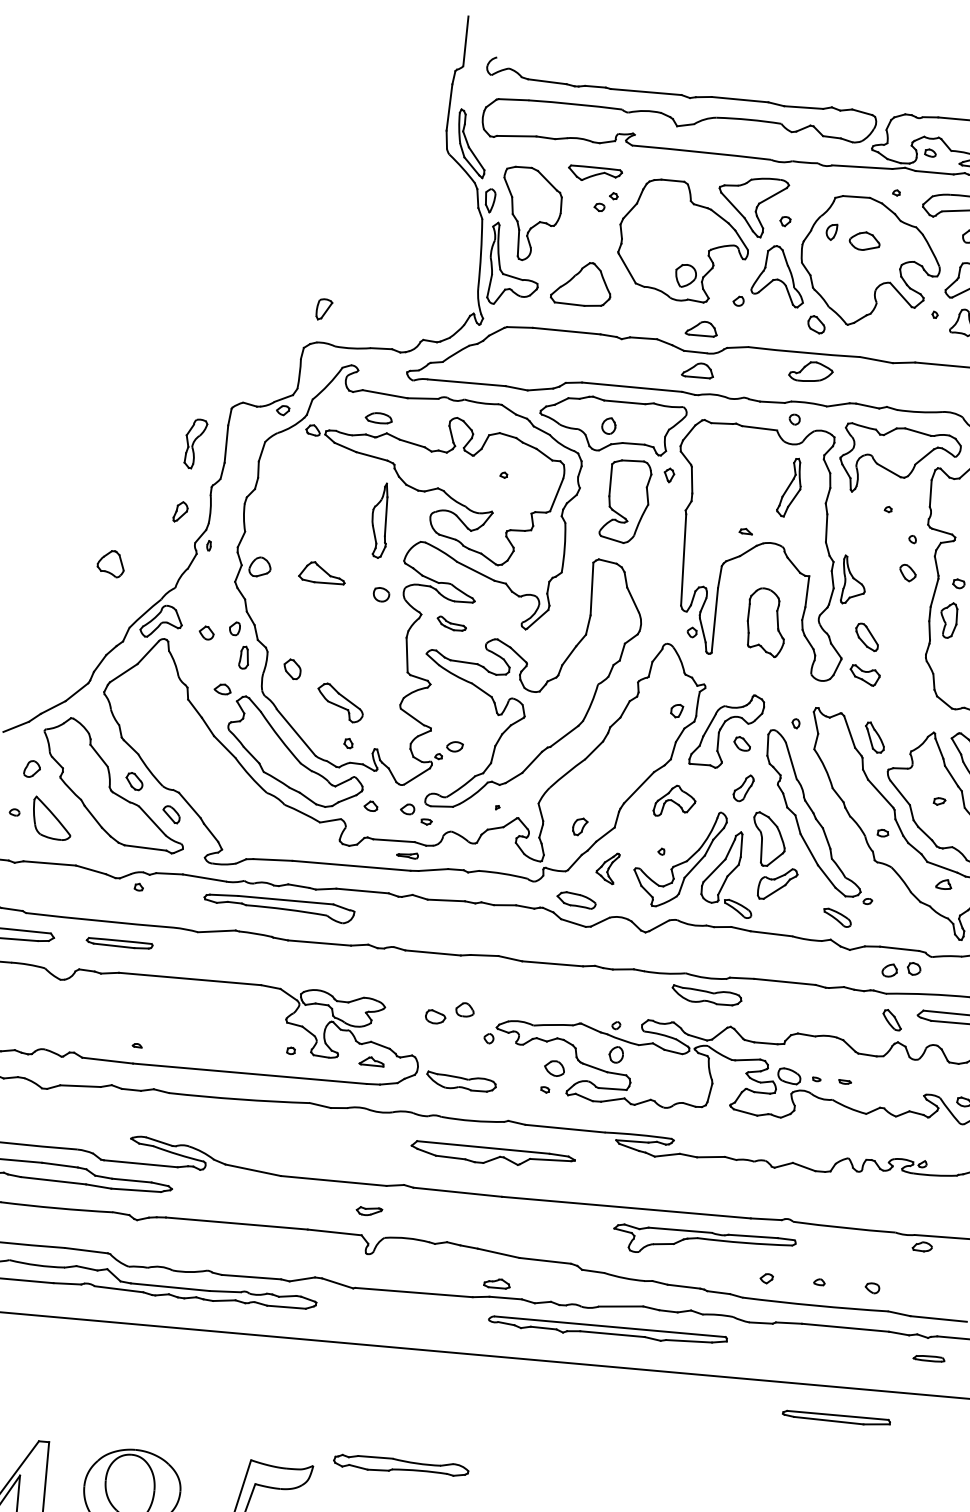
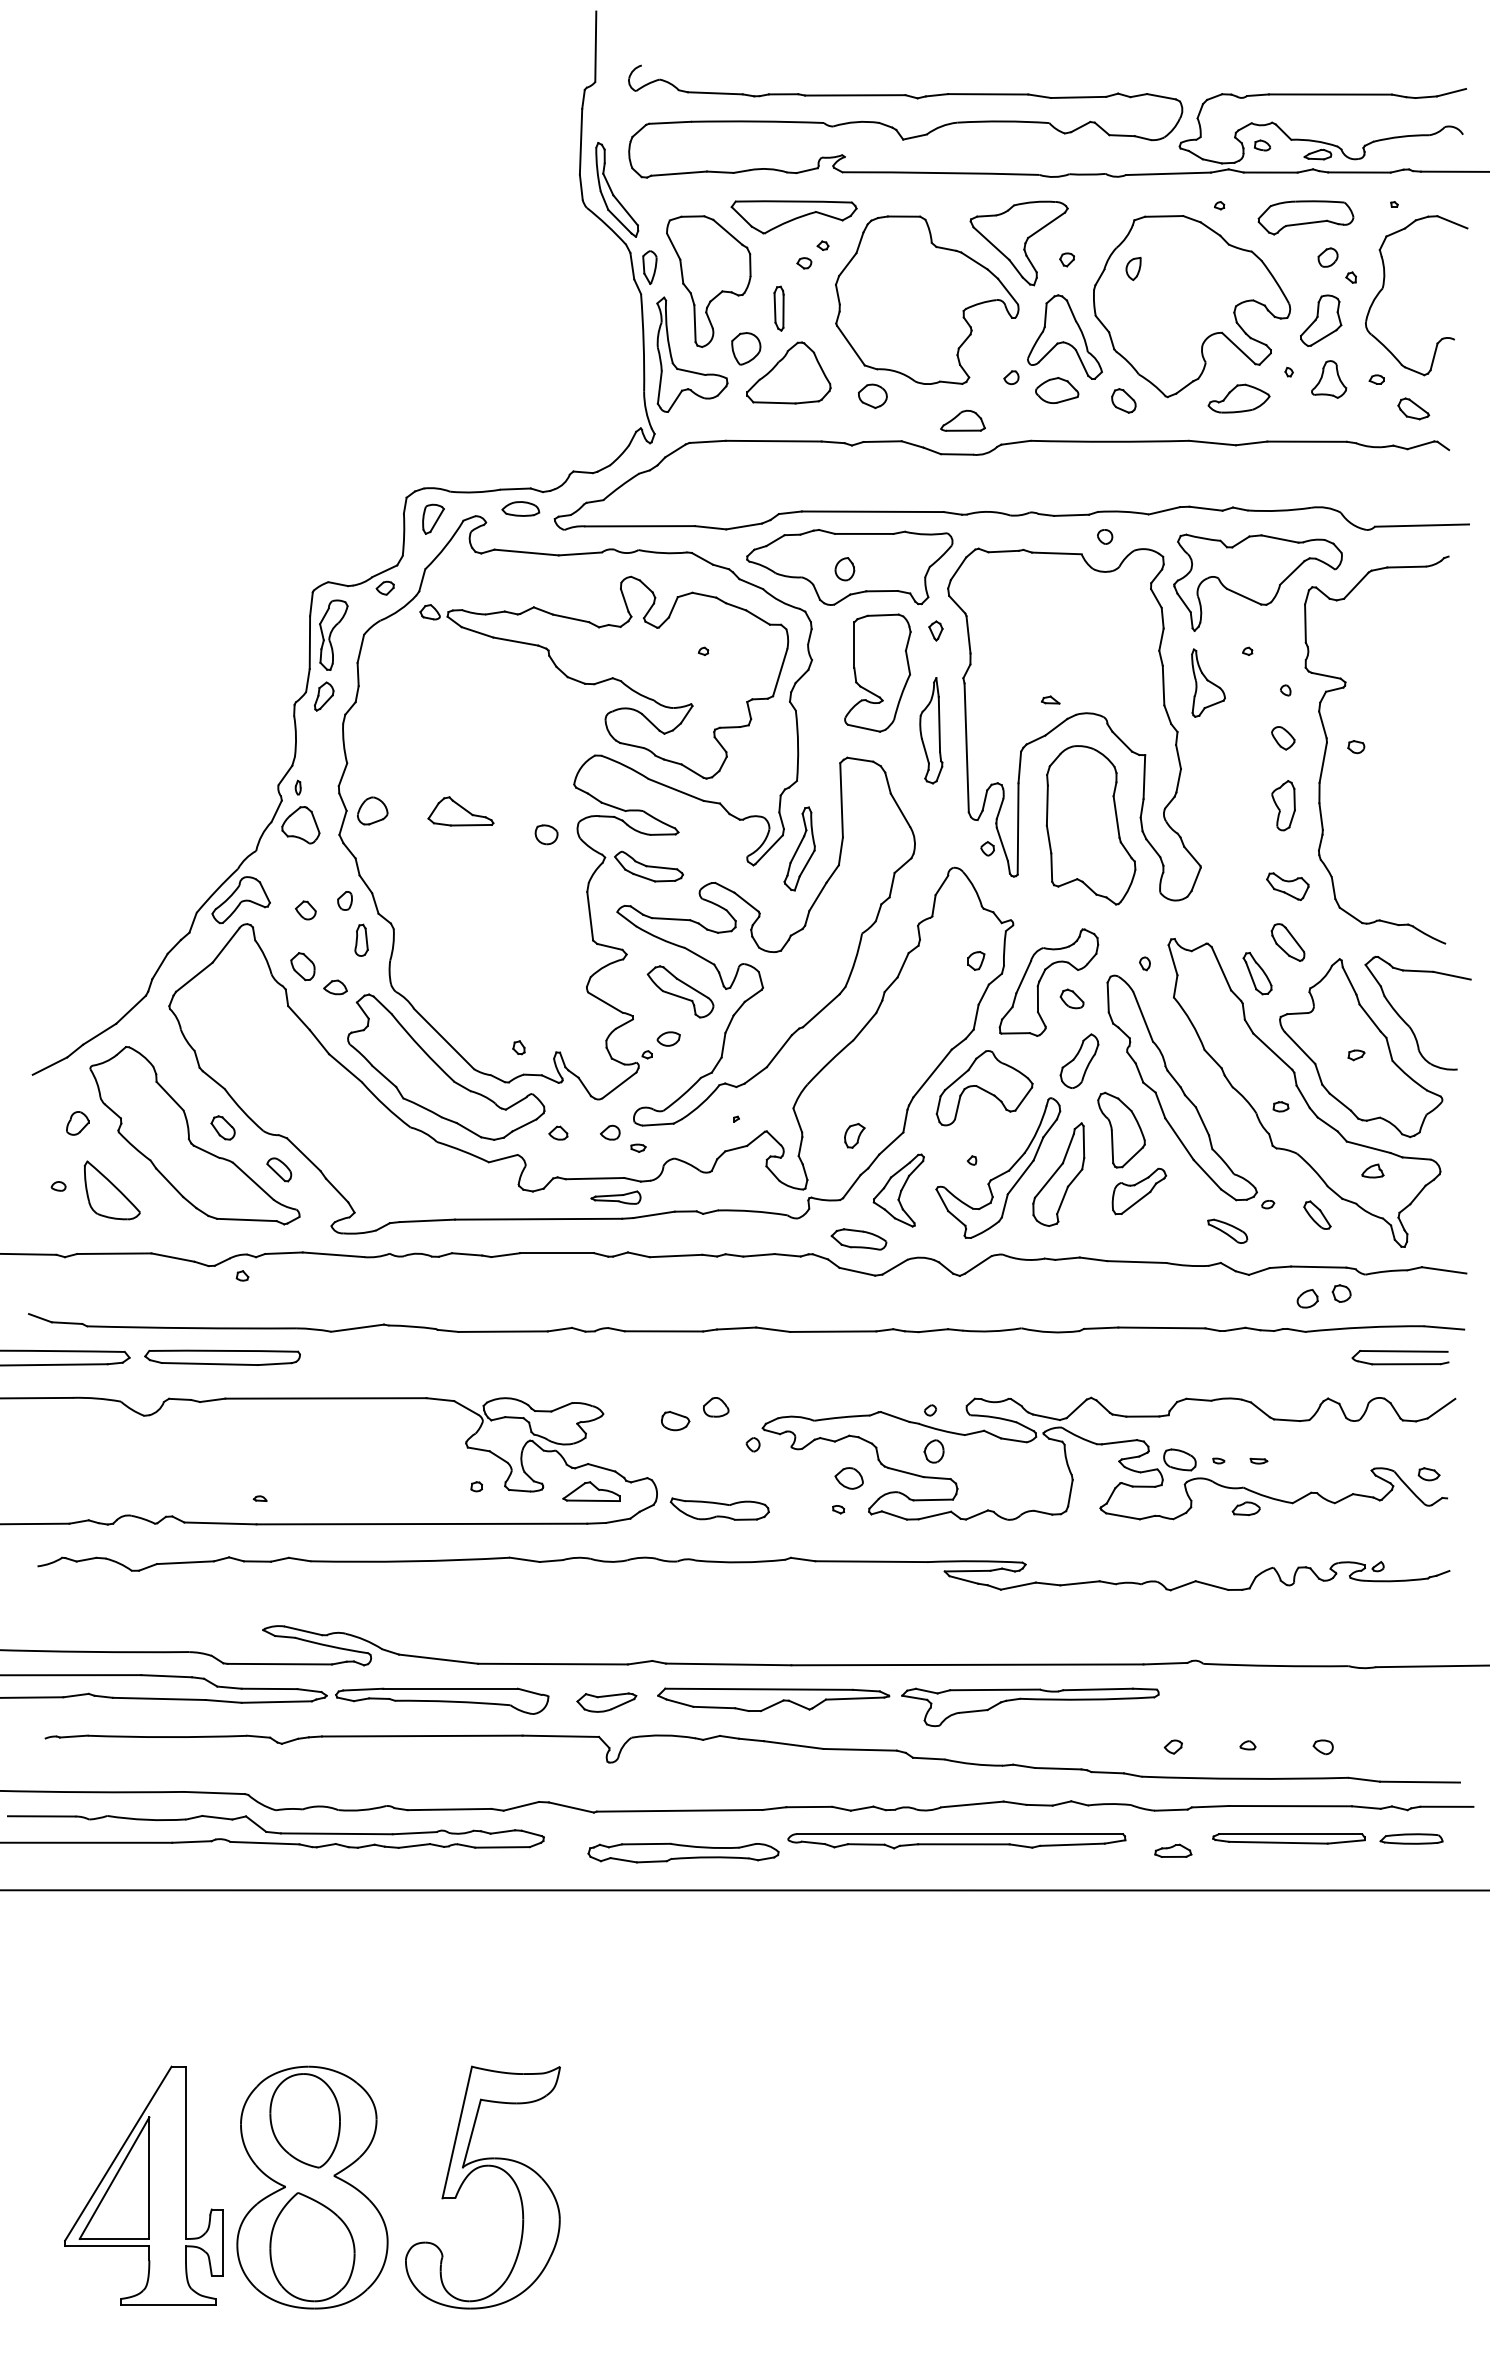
part: (594, 174) -> (793, 217), size x1.67
part: (578, 237) -> (778, 308), added
part: (865, 241) -> (1057, 390), moved
part: (686, 275) -> (746, 348), moved
part: (639, 305) -> (872, 396), added
part: (324, 309) -> (433, 518), moved
part: (697, 370) -> (962, 479), removed
part: (810, 371) -> (1238, 398), moved
part: (378, 417) -> (520, 508), moved
part: (195, 443) -> (333, 634), moved
part: (789, 487) -> (799, 848), moved
part: (180, 511) -> (324, 696), moved
part: (380, 520) -> (931, 730), moved
part: (110, 564) -> (300, 825), moved
part: (854, 579) -> (1208, 682), moved
part: (948, 620) -> (1283, 805), moved
part: (766, 622) -> (1090, 825), size x1.67
part: (451, 623) -> (648, 866), size x1.67
part: (866, 637) -> (1287, 942), moved
part: (292, 669) -> (302, 966), moved
part: (864, 675) -> (1287, 886), moved
part: (340, 702) -> (680, 991), moved
part: (743, 787) -> (1079, 1060), size x1.43
part: (674, 801) -> (984, 1088), size x1.67
part: (407, 855) -> (615, 1197), size x1.67
part: (607, 868) -> (898, 1190), size x1.67
part: (279, 907) -> (442, 1700), moved
part: (737, 908) -> (1086, 1230), removed
part: (119, 943) -> (222, 1357), size x1.67
part: (706, 995) -> (1053, 1356), removed
part: (892, 1019) -> (1317, 1214), moved
part: (371, 1061) -> (591, 1491), size x1.67
part: (492, 1155) -> (773, 1699), moved
part: (369, 1211) -> (606, 1702), size x1.67
part: (705, 1240) -> (1031, 1700), moved
part: (921, 1246) -> (1245, 1508), moved
part: (497, 1283) -> (1173, 1850), moved
part: (929, 1358) -> (1411, 1838), size x1.43
part: (836, 1418) -> (1288, 1838), moved
part: (401, 1465) -> (683, 1852), moved

